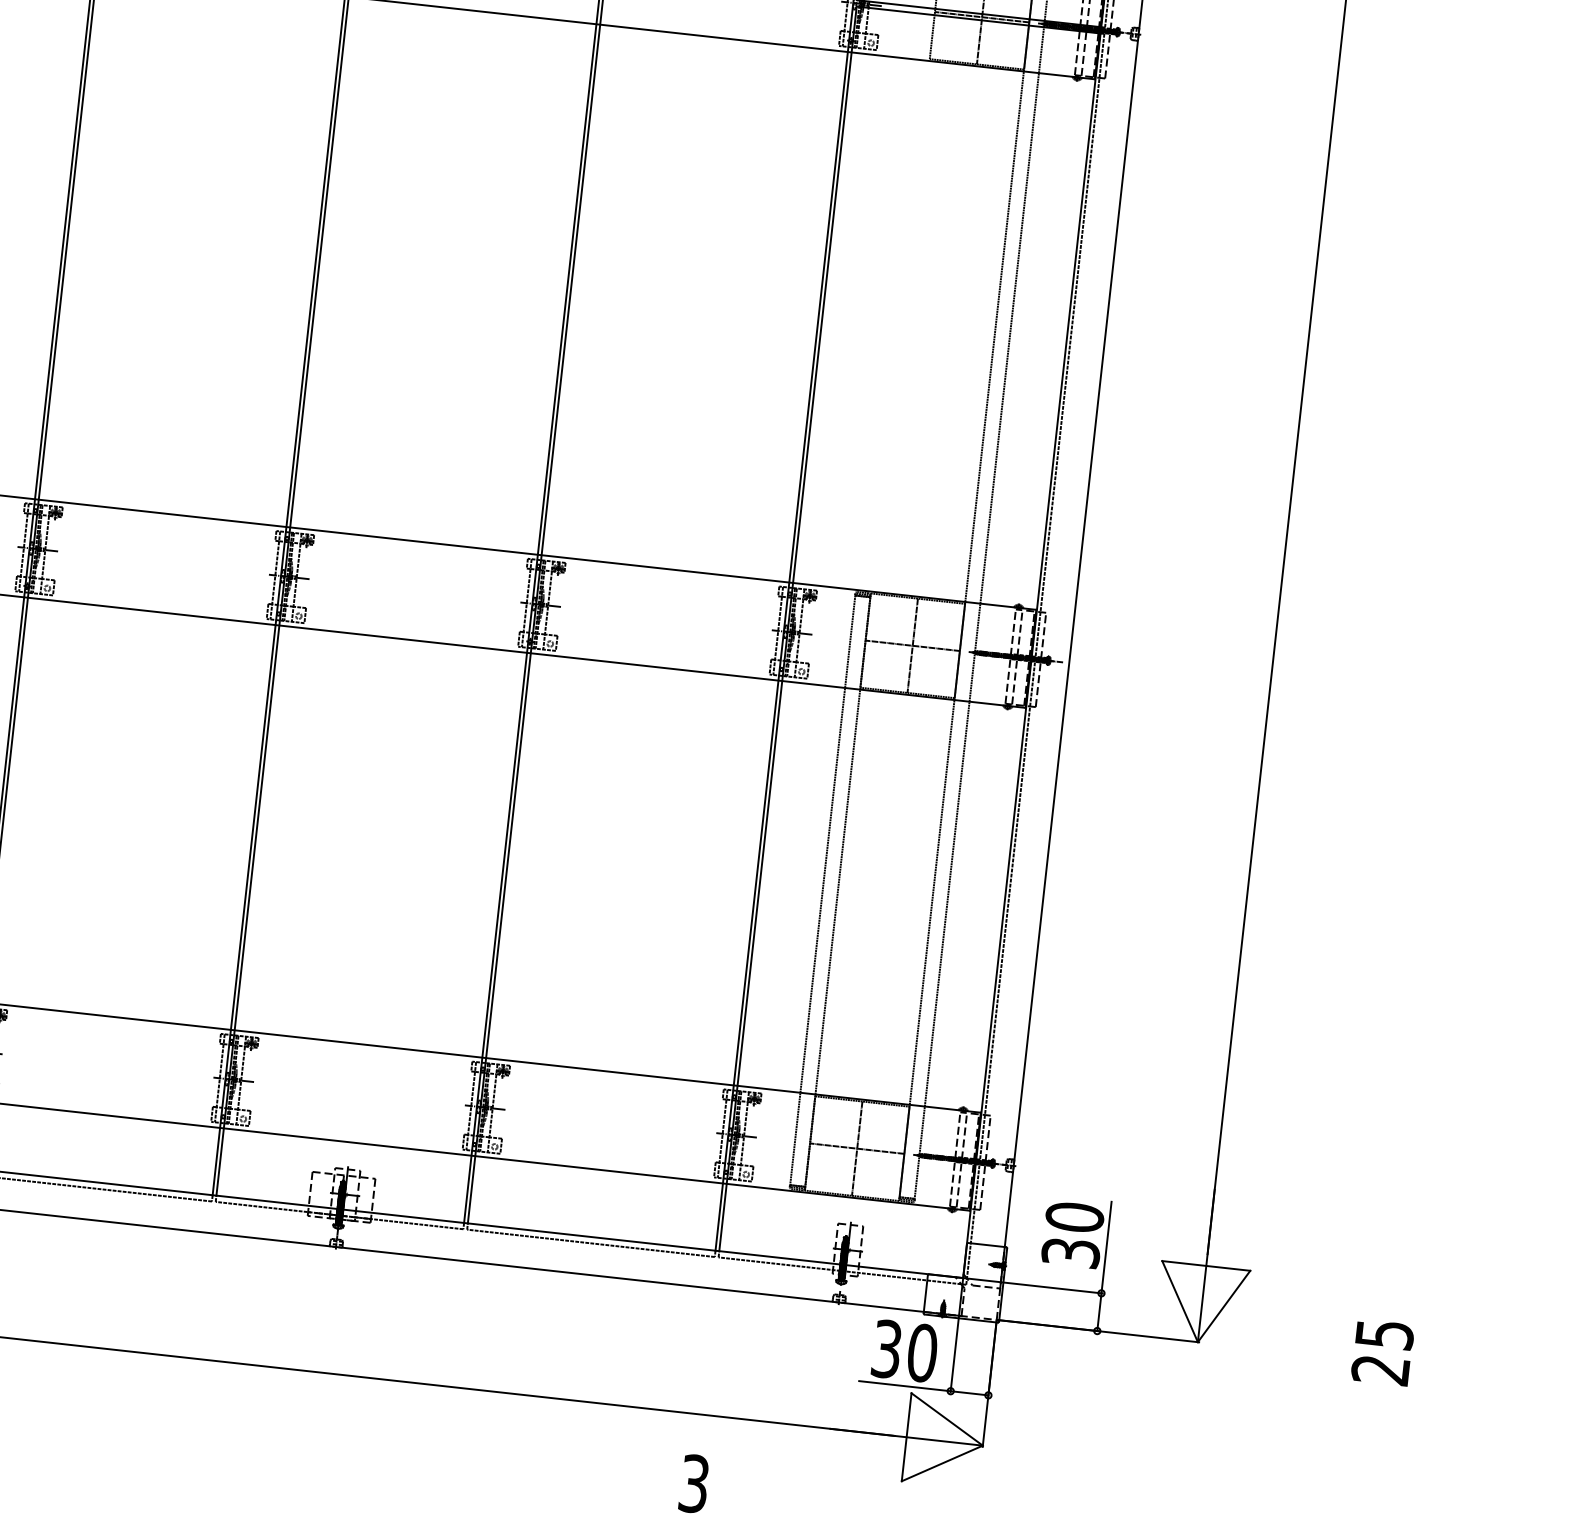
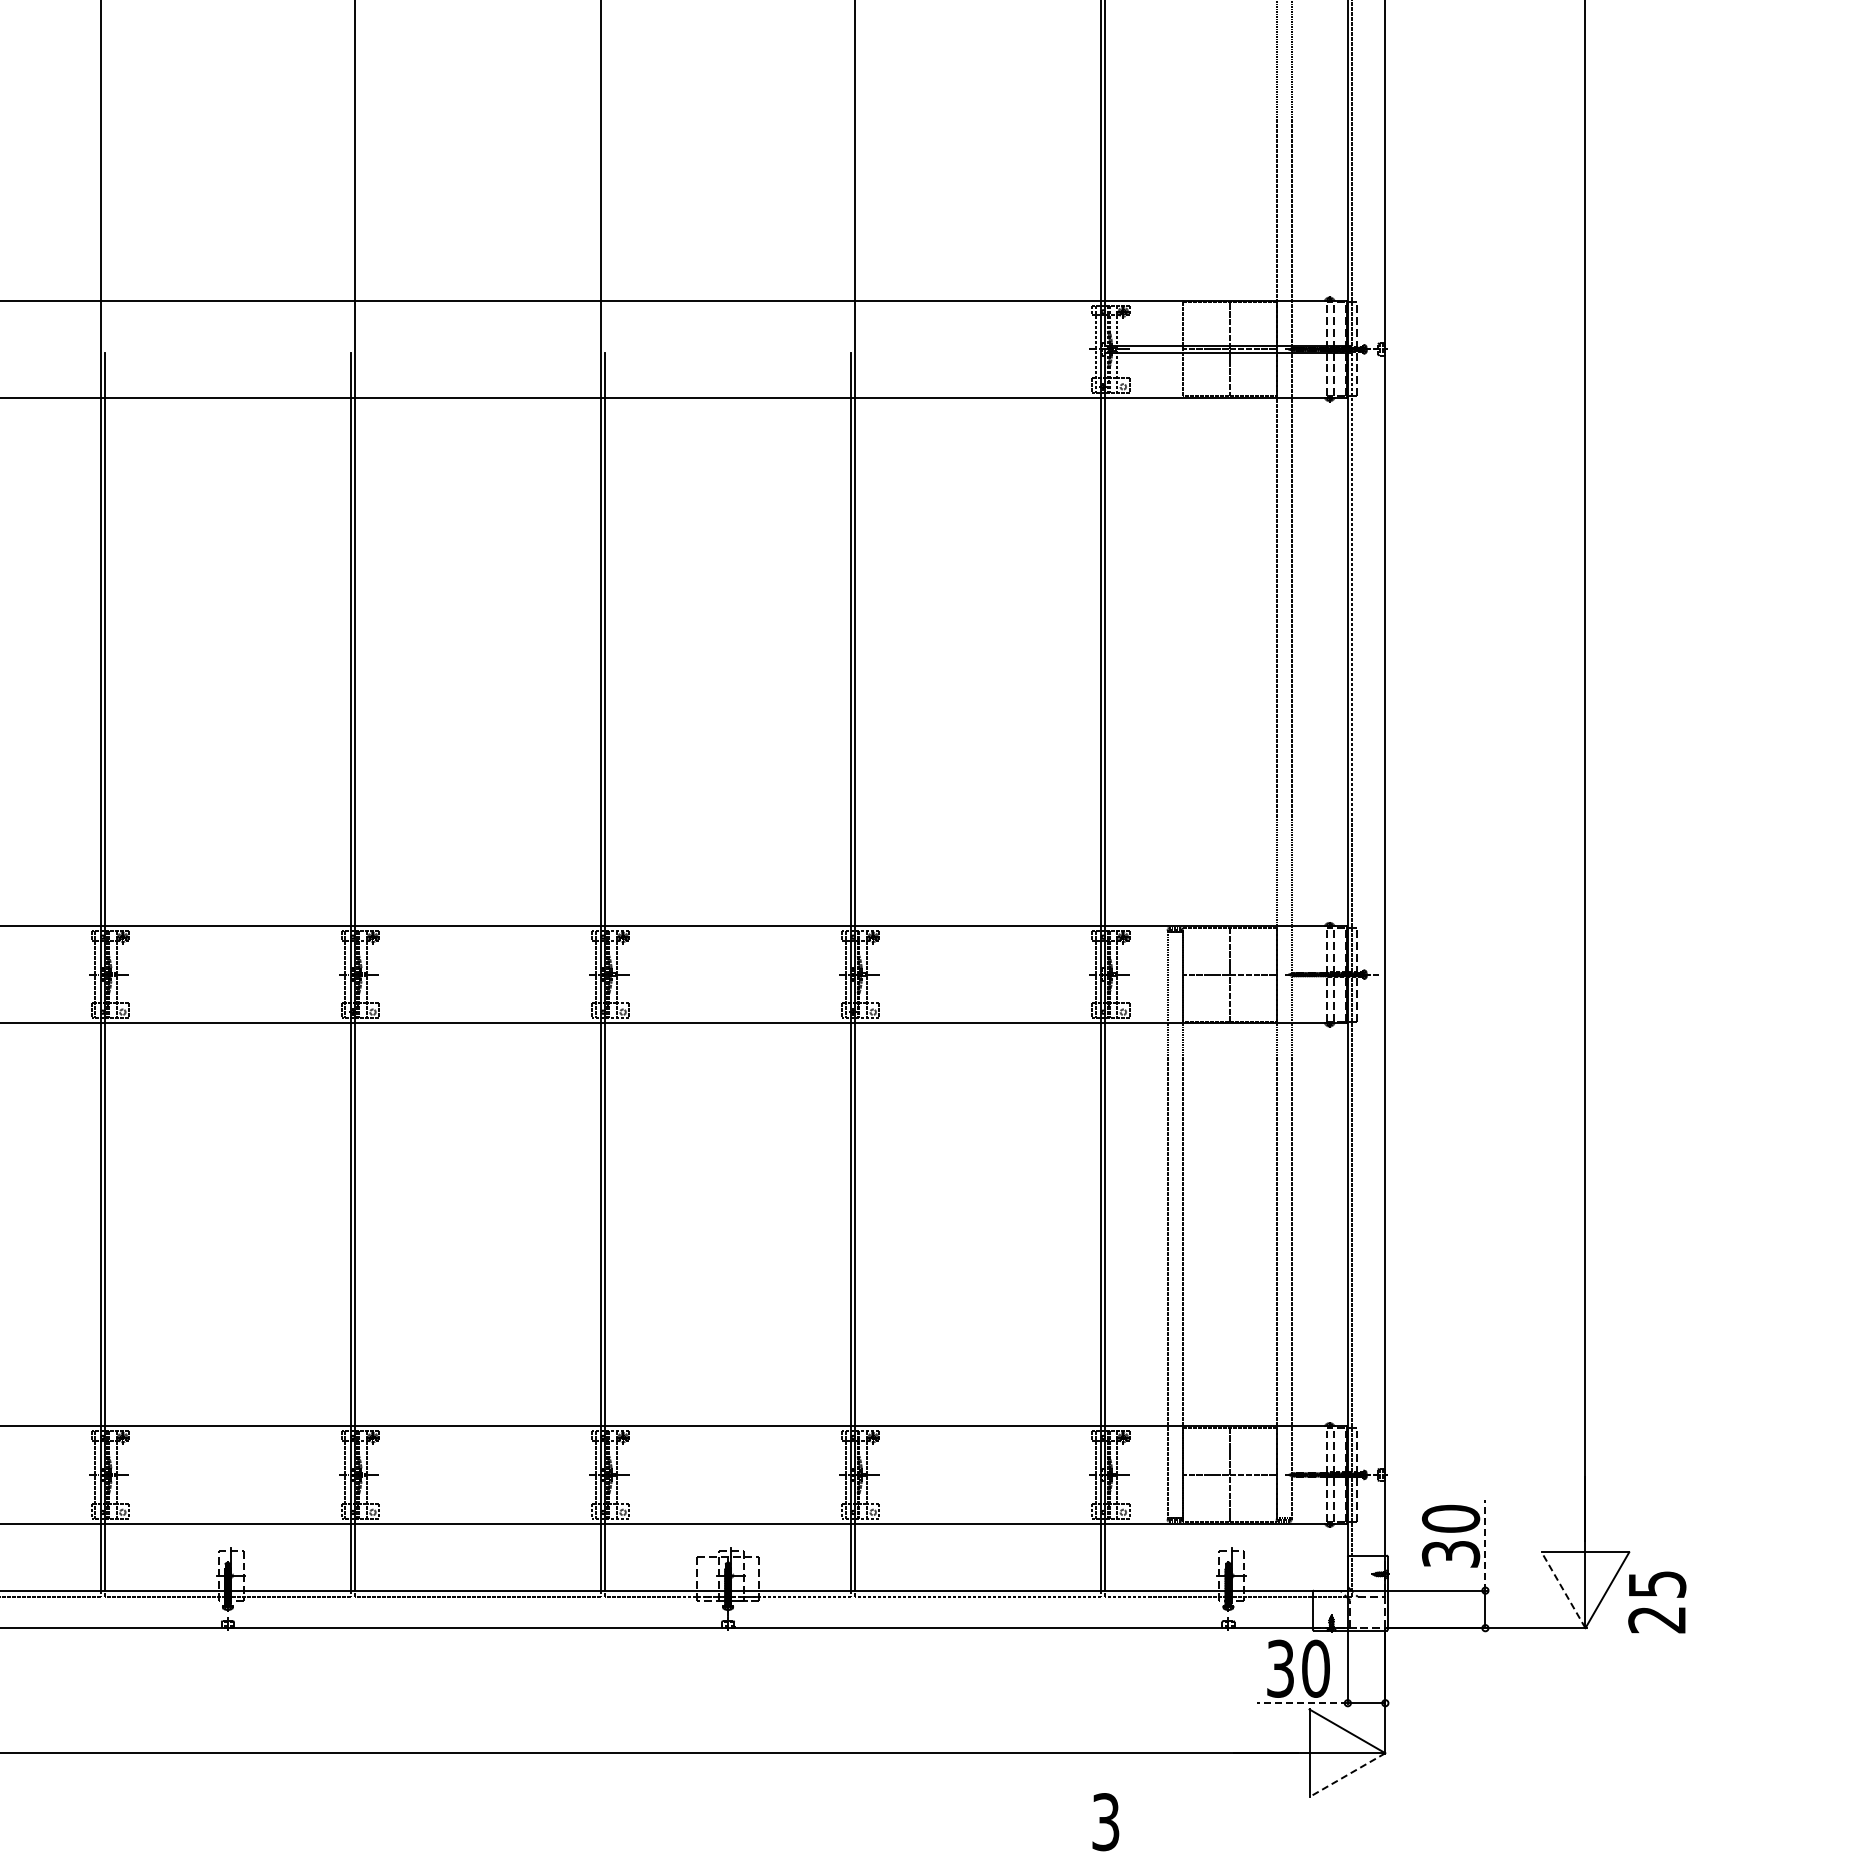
line: (1106, 1247) -> (1485, 1545), solid -> dashed
line: (1179, 1301) -> (1563, 1590), solid -> dashed
text: (1382, 1352) -> (1657, 1602), moved
line: (905, 1386) -> (1302, 1703), solid -> dashed
line: (942, 1463) -> (1347, 1775), solid -> dashed

